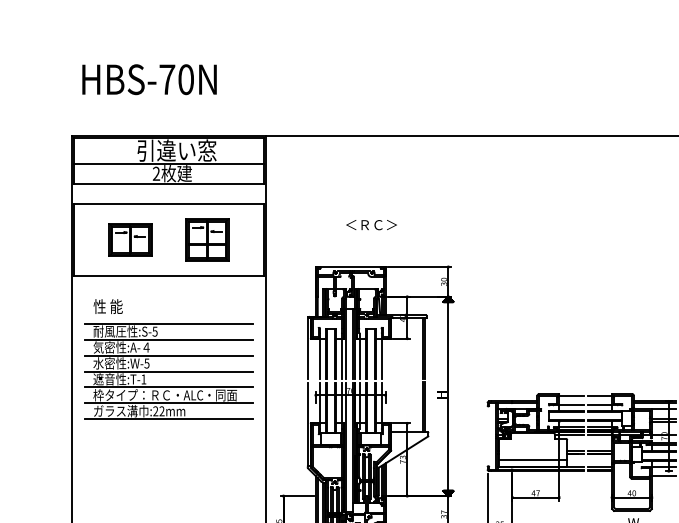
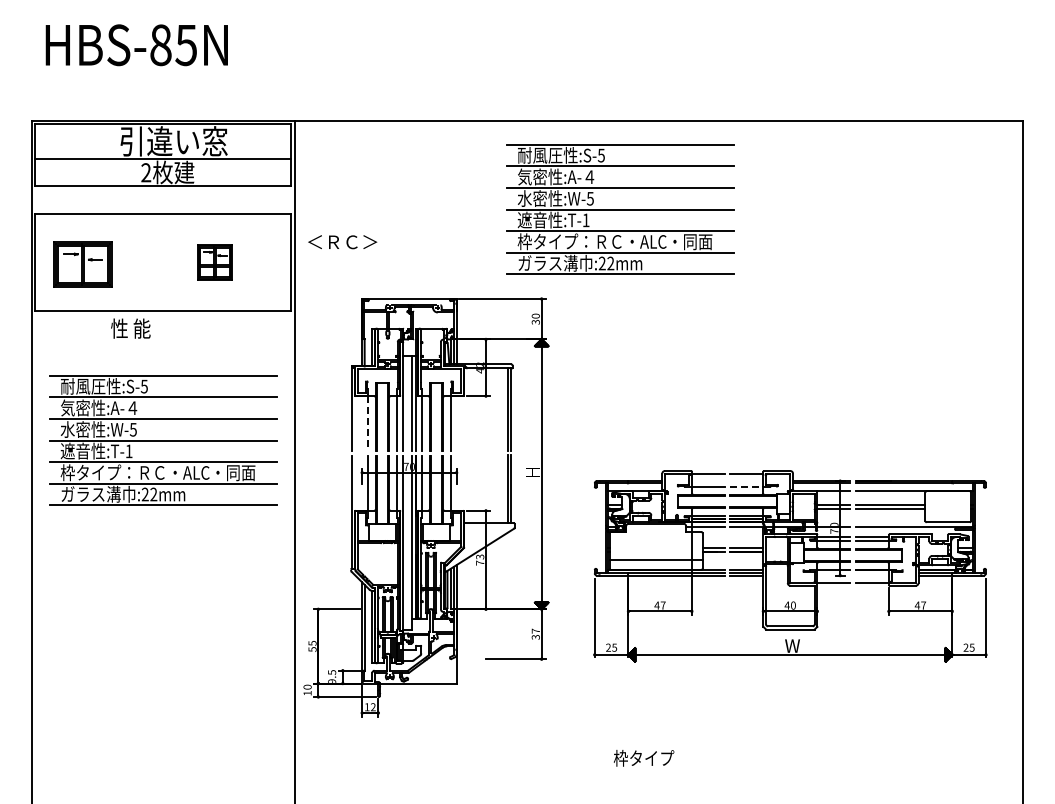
text: (176, 79) -> (173, 45), HBS-70N -> HBS-85N
part: (506, 200) -> (620, 209), added
text: (371, 225) -> (342, 242), moved
part: (130, 240) -> (82, 264), moved
part: (206, 240) -> (214, 262), size x0.6
text: (107, 306) -> (130, 328), moved
line: (319, 358) -> (367, 423), solid -> dashed
line: (600, 405) -> (747, 486), solid -> dashed

